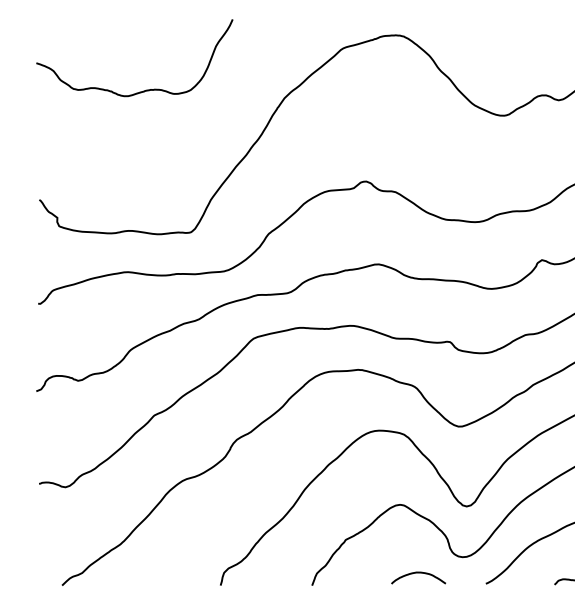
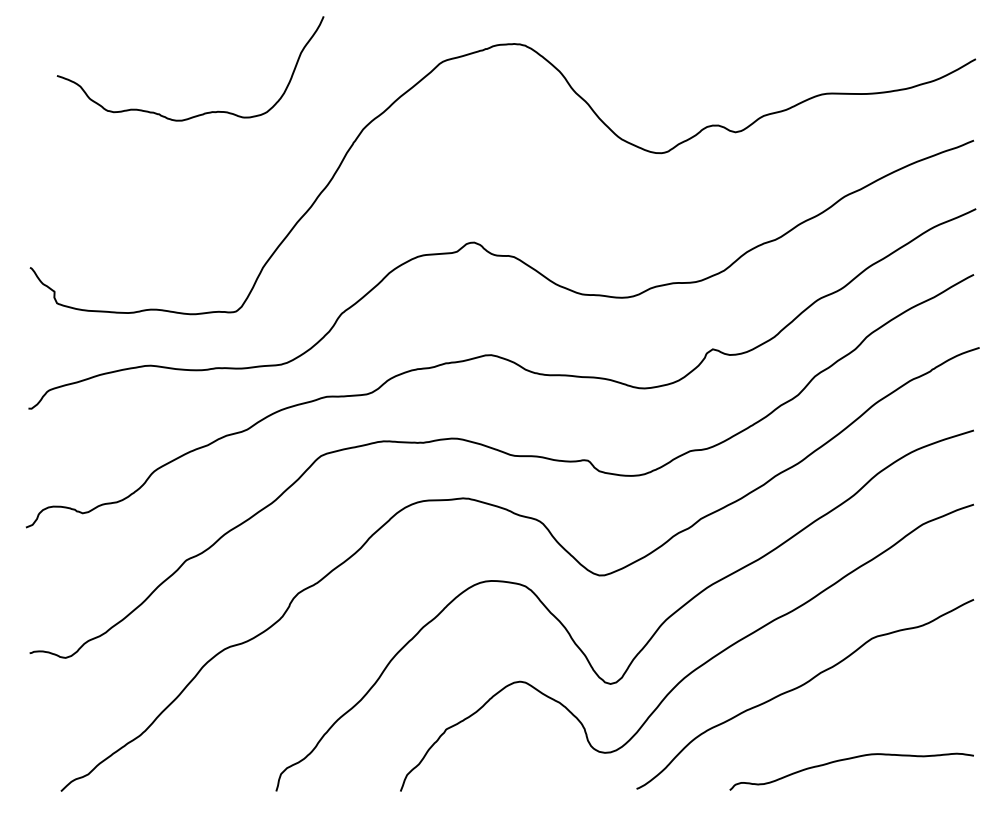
curve: (144, 90) -> (204, 112), moved
curve: (418, 573) -> (545, 774), removed

